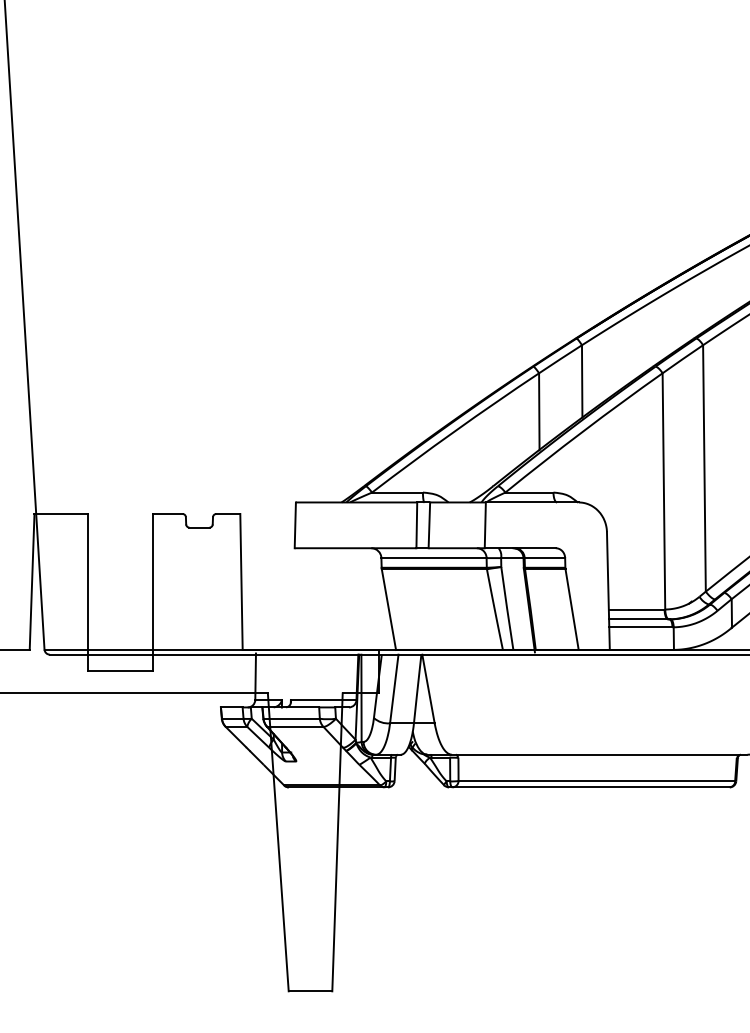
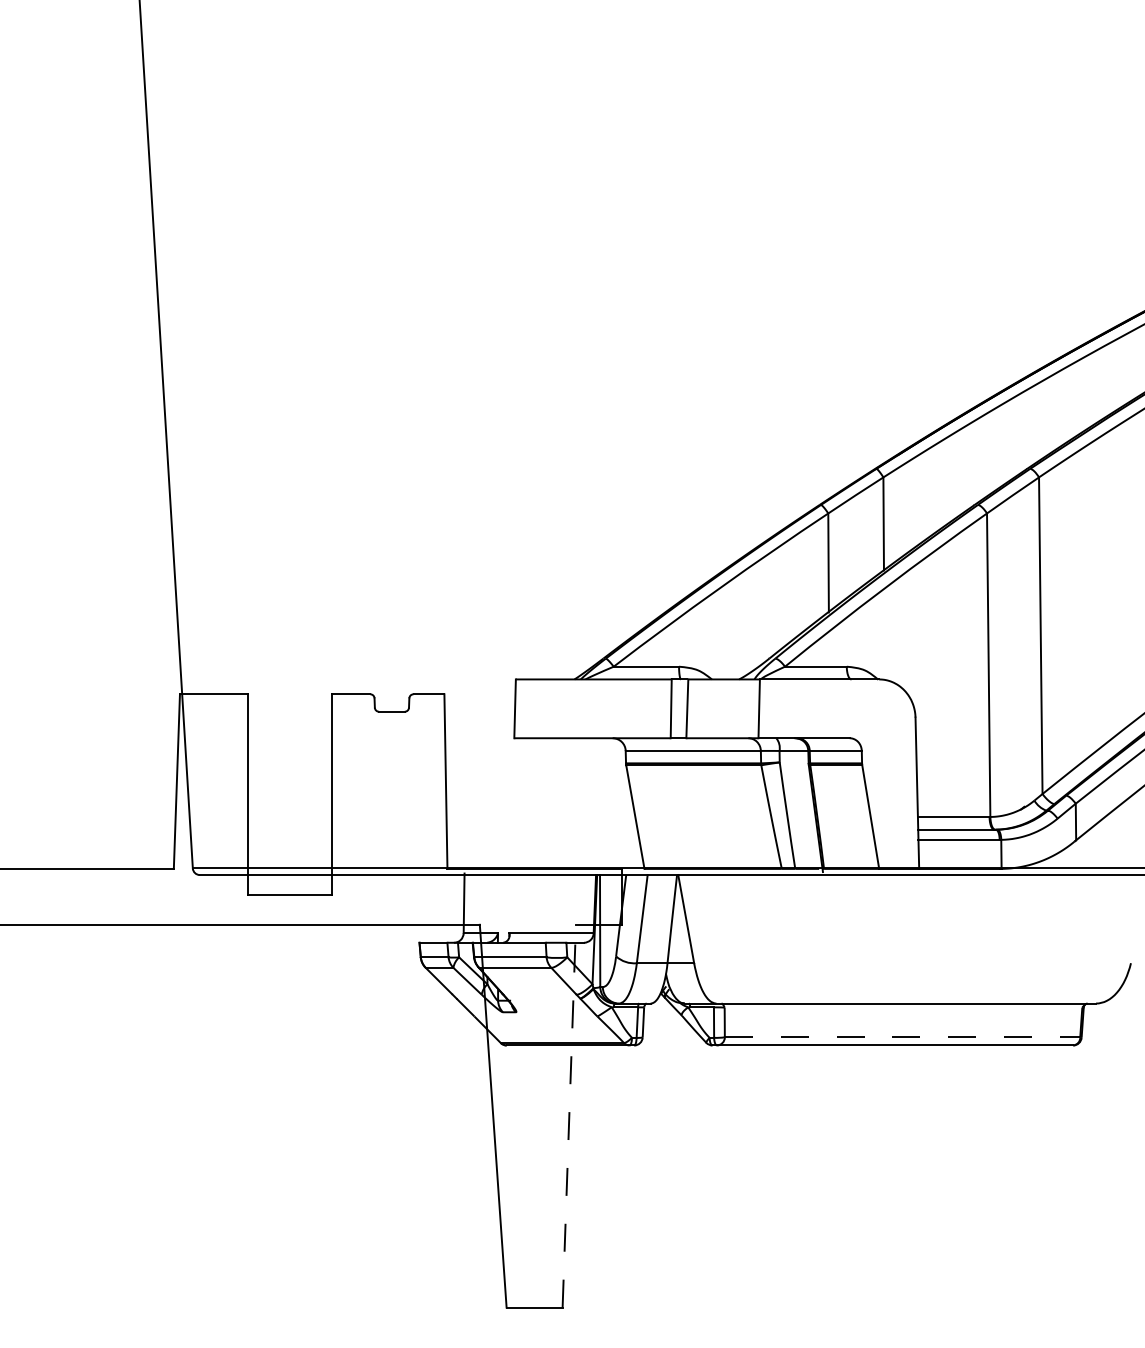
line: (596, 781) -> (902, 1037), solid -> dashed
line: (337, 841) -> (569, 1115), solid -> dashed

